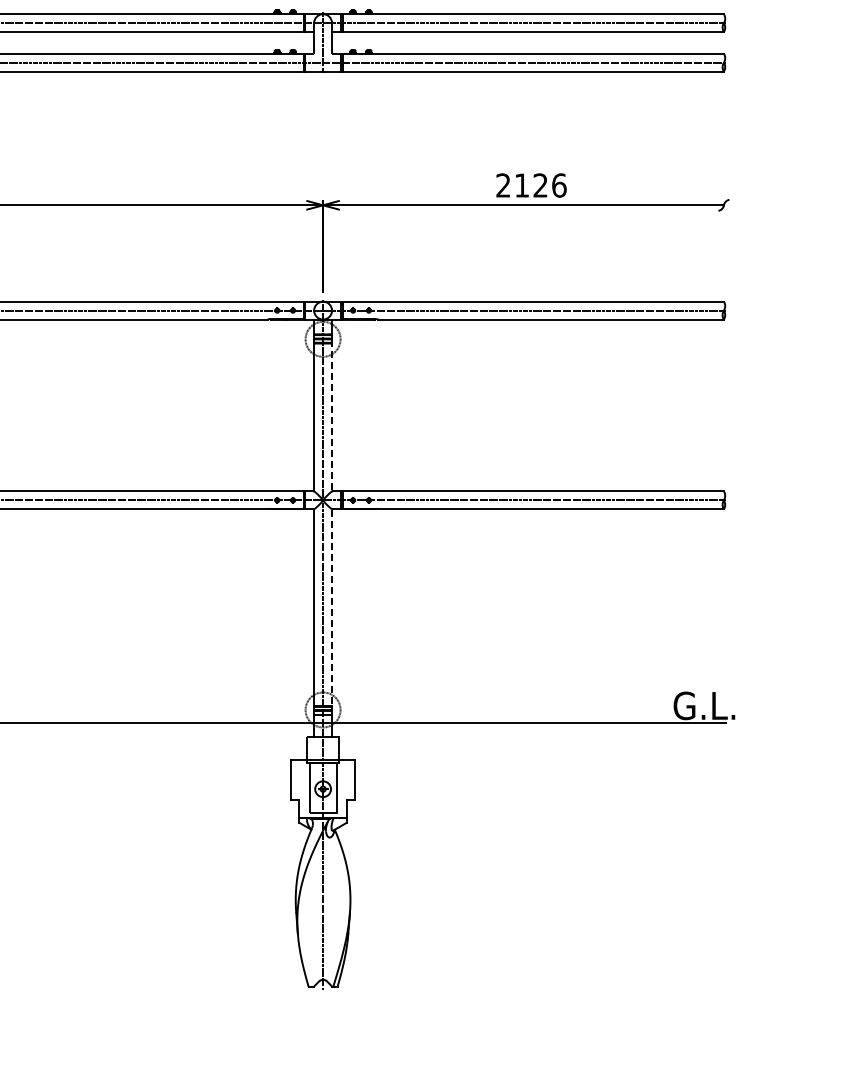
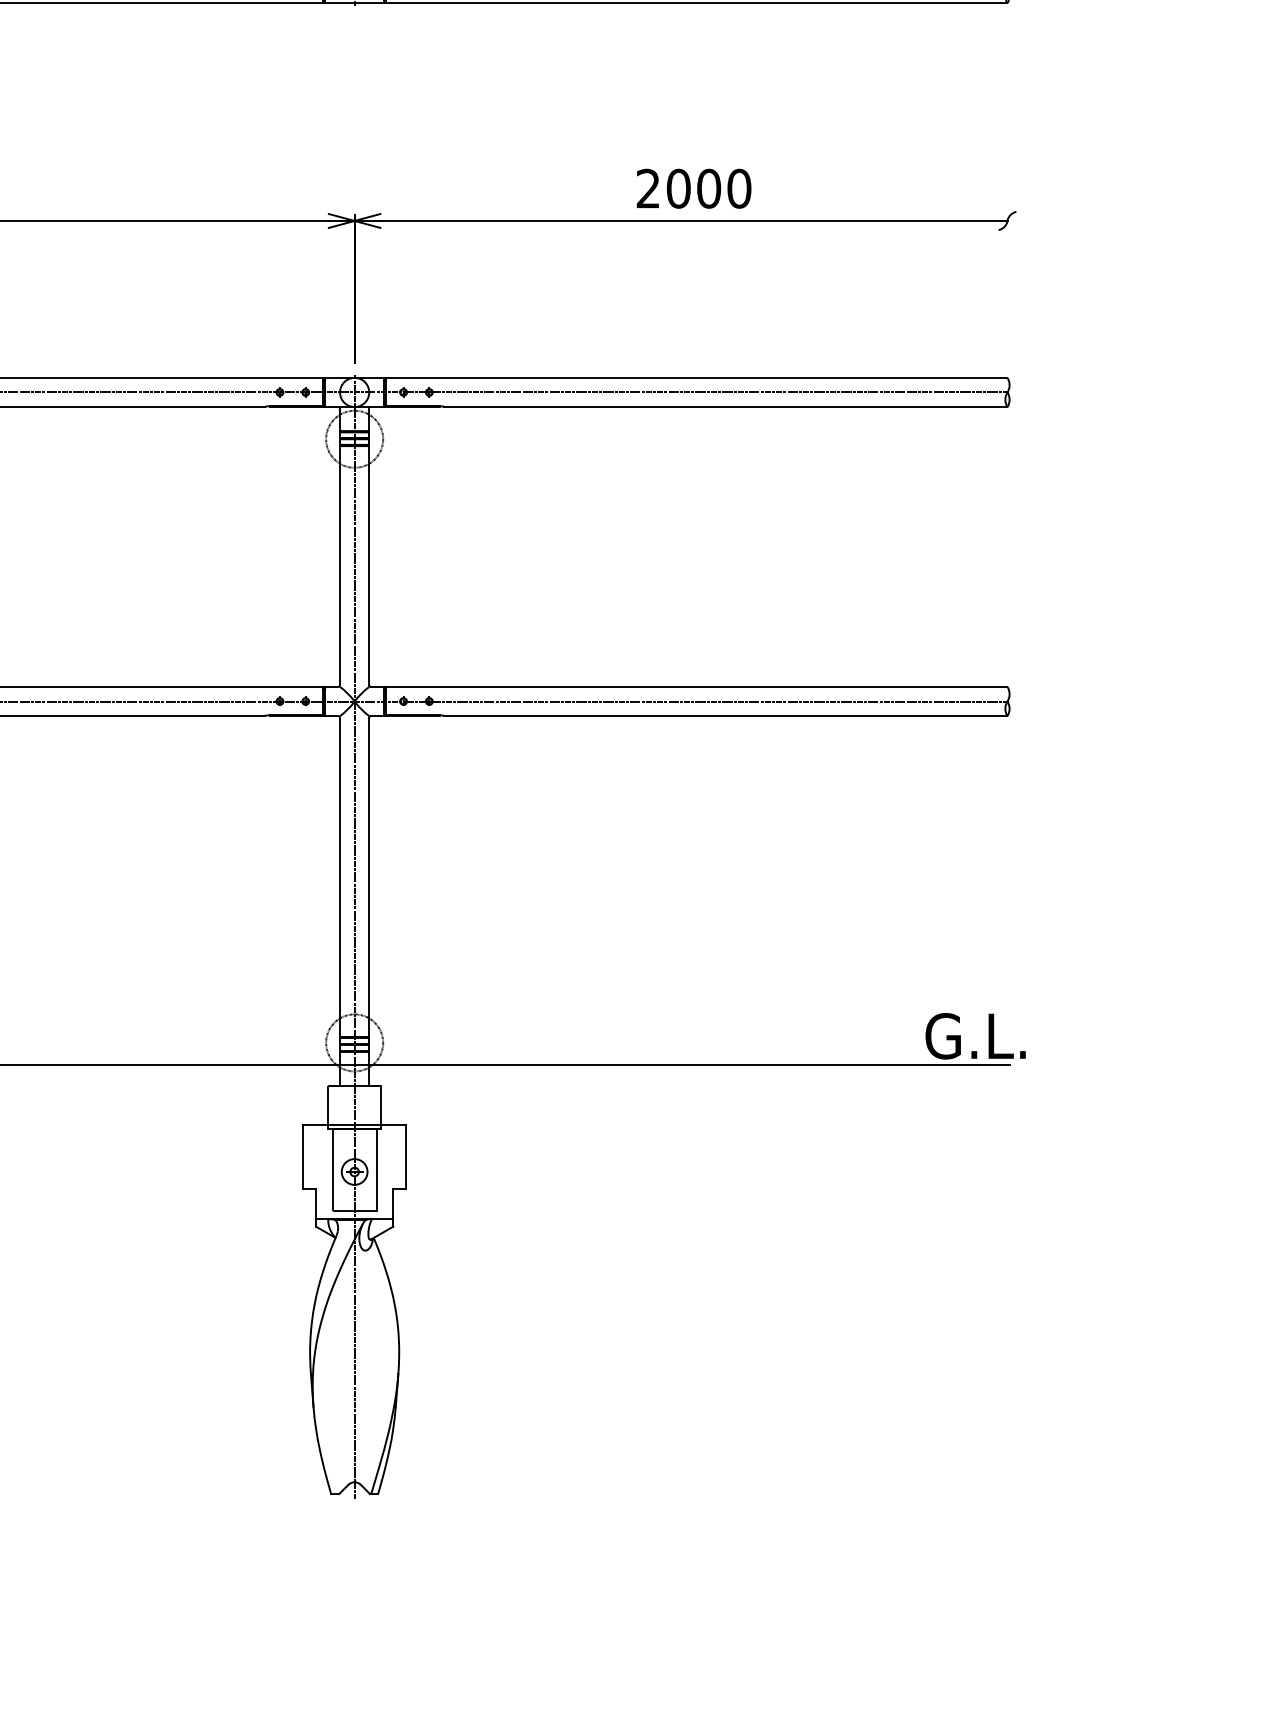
text: (540, 185) -> (708, 188), 2126 -> 2000
line: (332, 416) -> (369, 564), dashed -> solid
line: (332, 608) -> (369, 877), dashed -> solid

